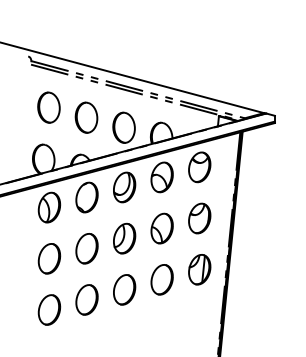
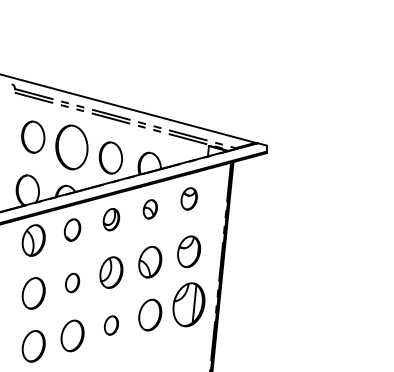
part: (86, 117) -> (72, 147), size x1.4
part: (200, 166) -> (189, 198), size x0.7
part: (162, 177) -> (150, 209), size x0.6
part: (124, 187) -> (111, 219), size x0.7
part: (86, 196) -> (72, 229), size x0.7
part: (86, 248) -> (72, 282), size x0.6
part: (200, 269) -> (189, 304), size x1.4
part: (124, 289) -> (111, 325), size x0.6

